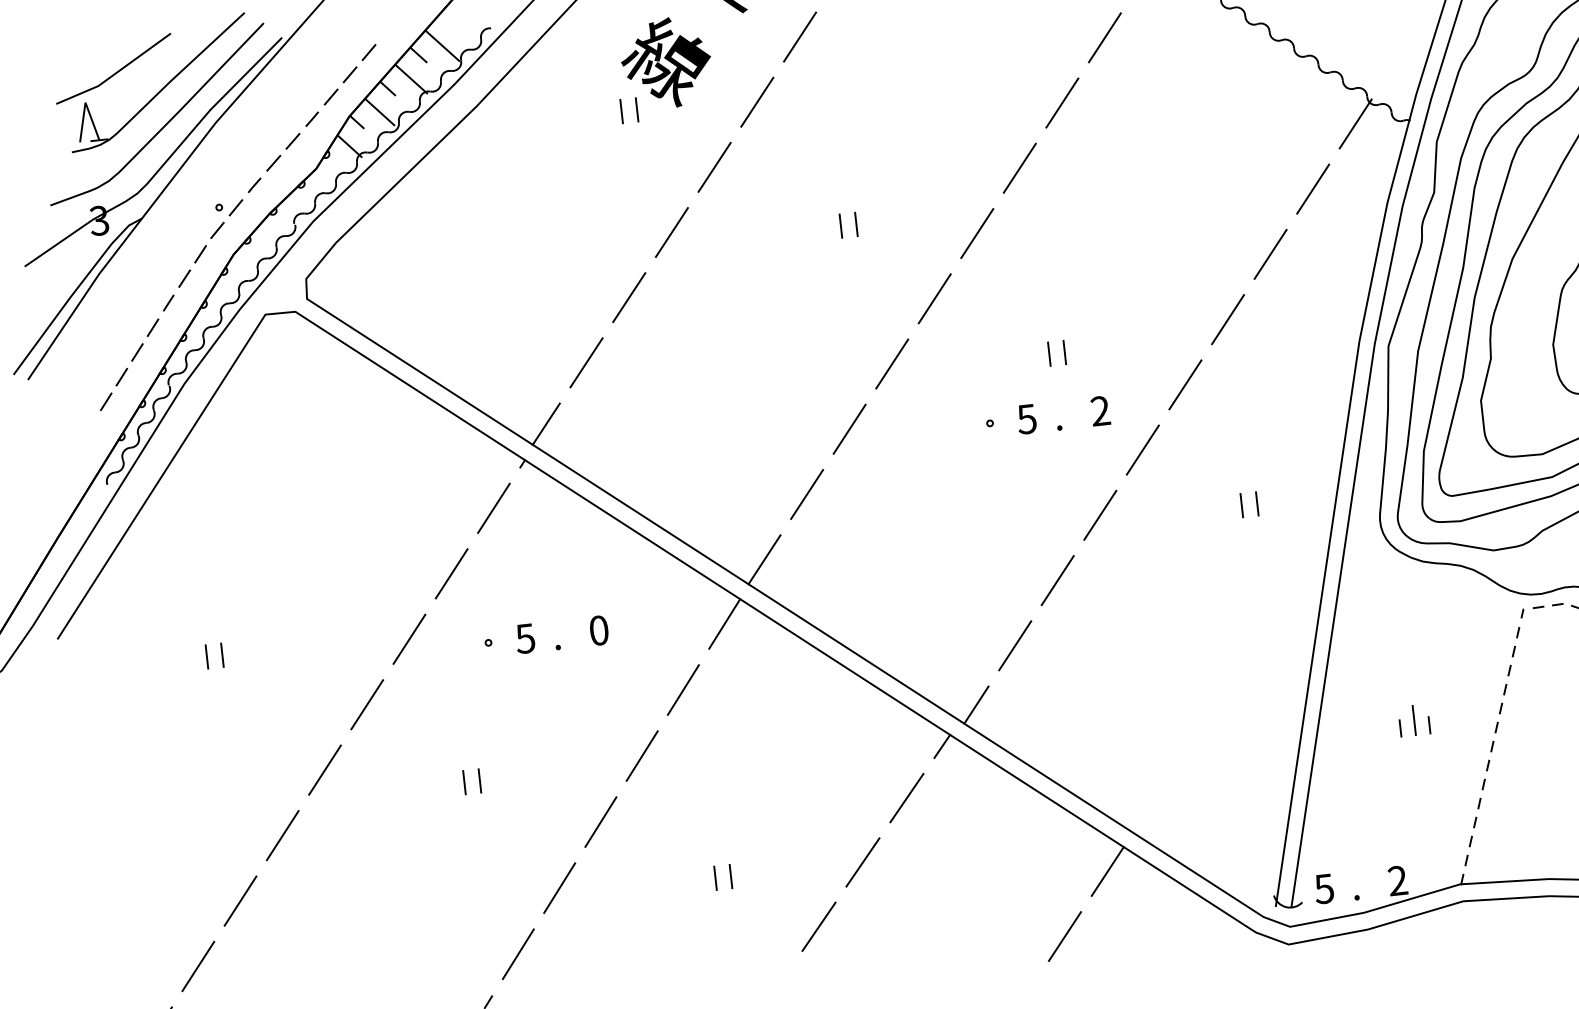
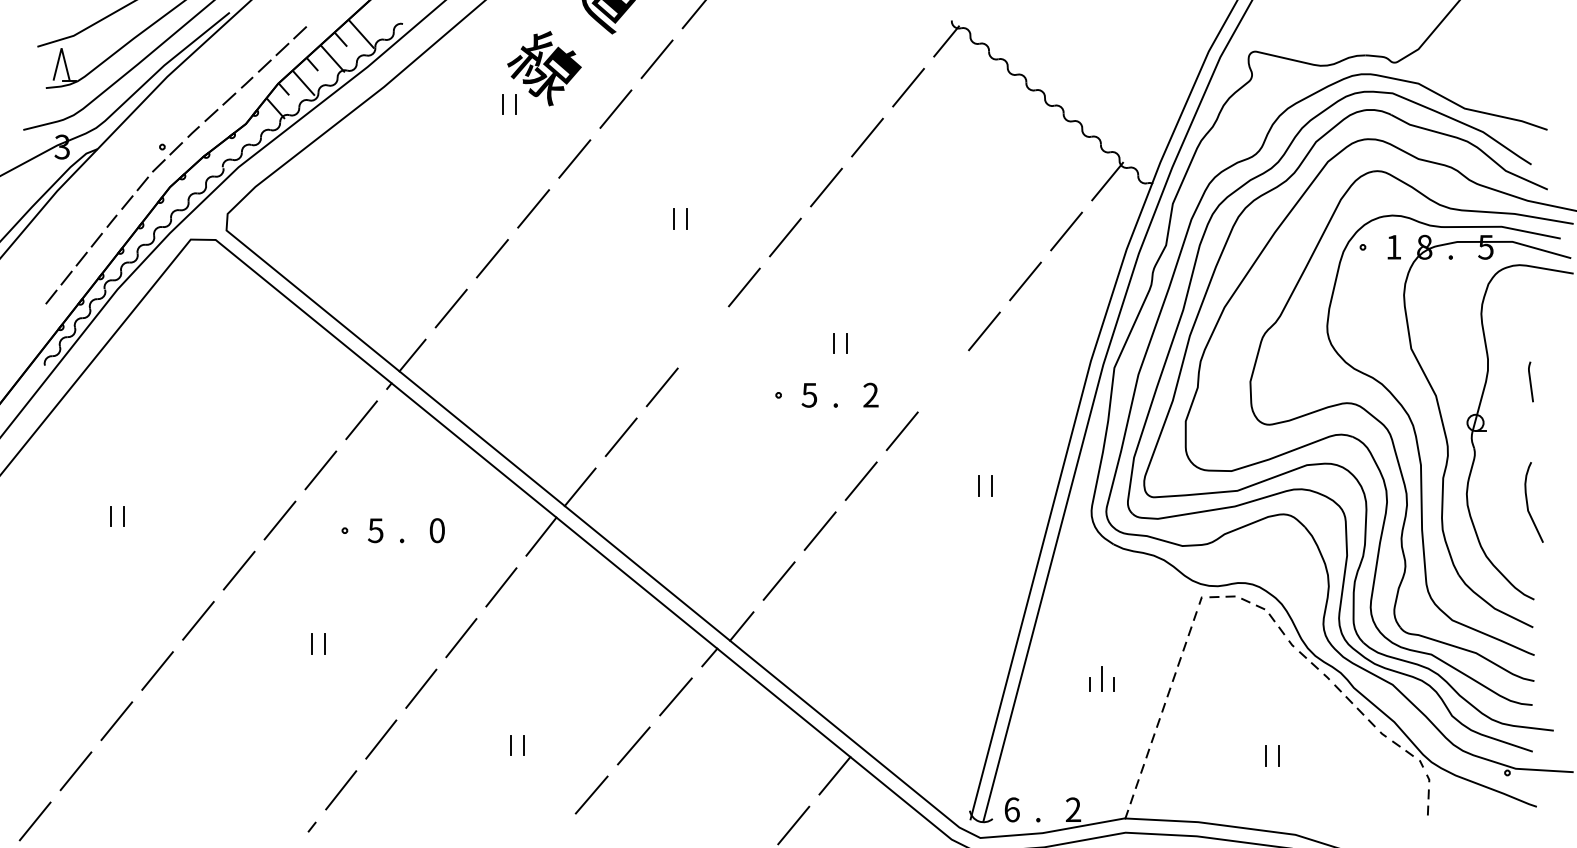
line: (891, 364) -> (702, 337), removed
line: (1184, 385) -> (942, 381), removed
text: (1323, 888) -> (1011, 809), 5 -> 6

